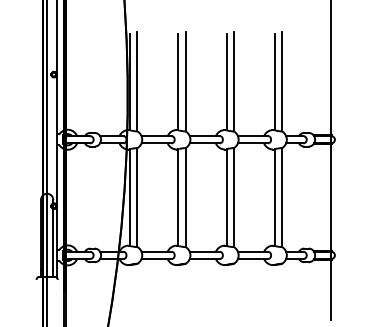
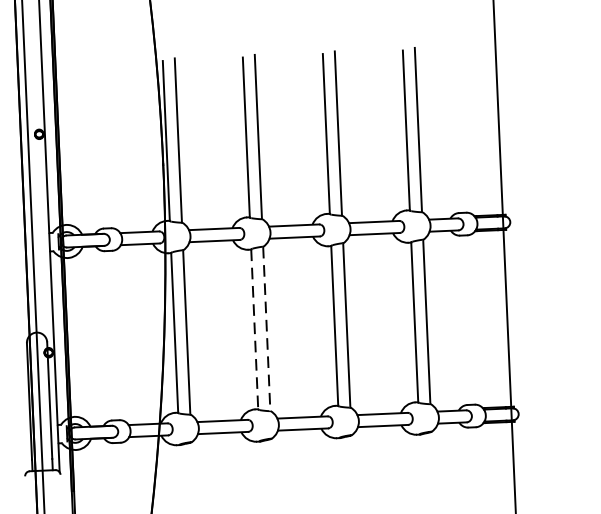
line: (178, 198) -> (254, 330), solid -> dashed
line: (185, 198) -> (266, 330), solid -> dashed

